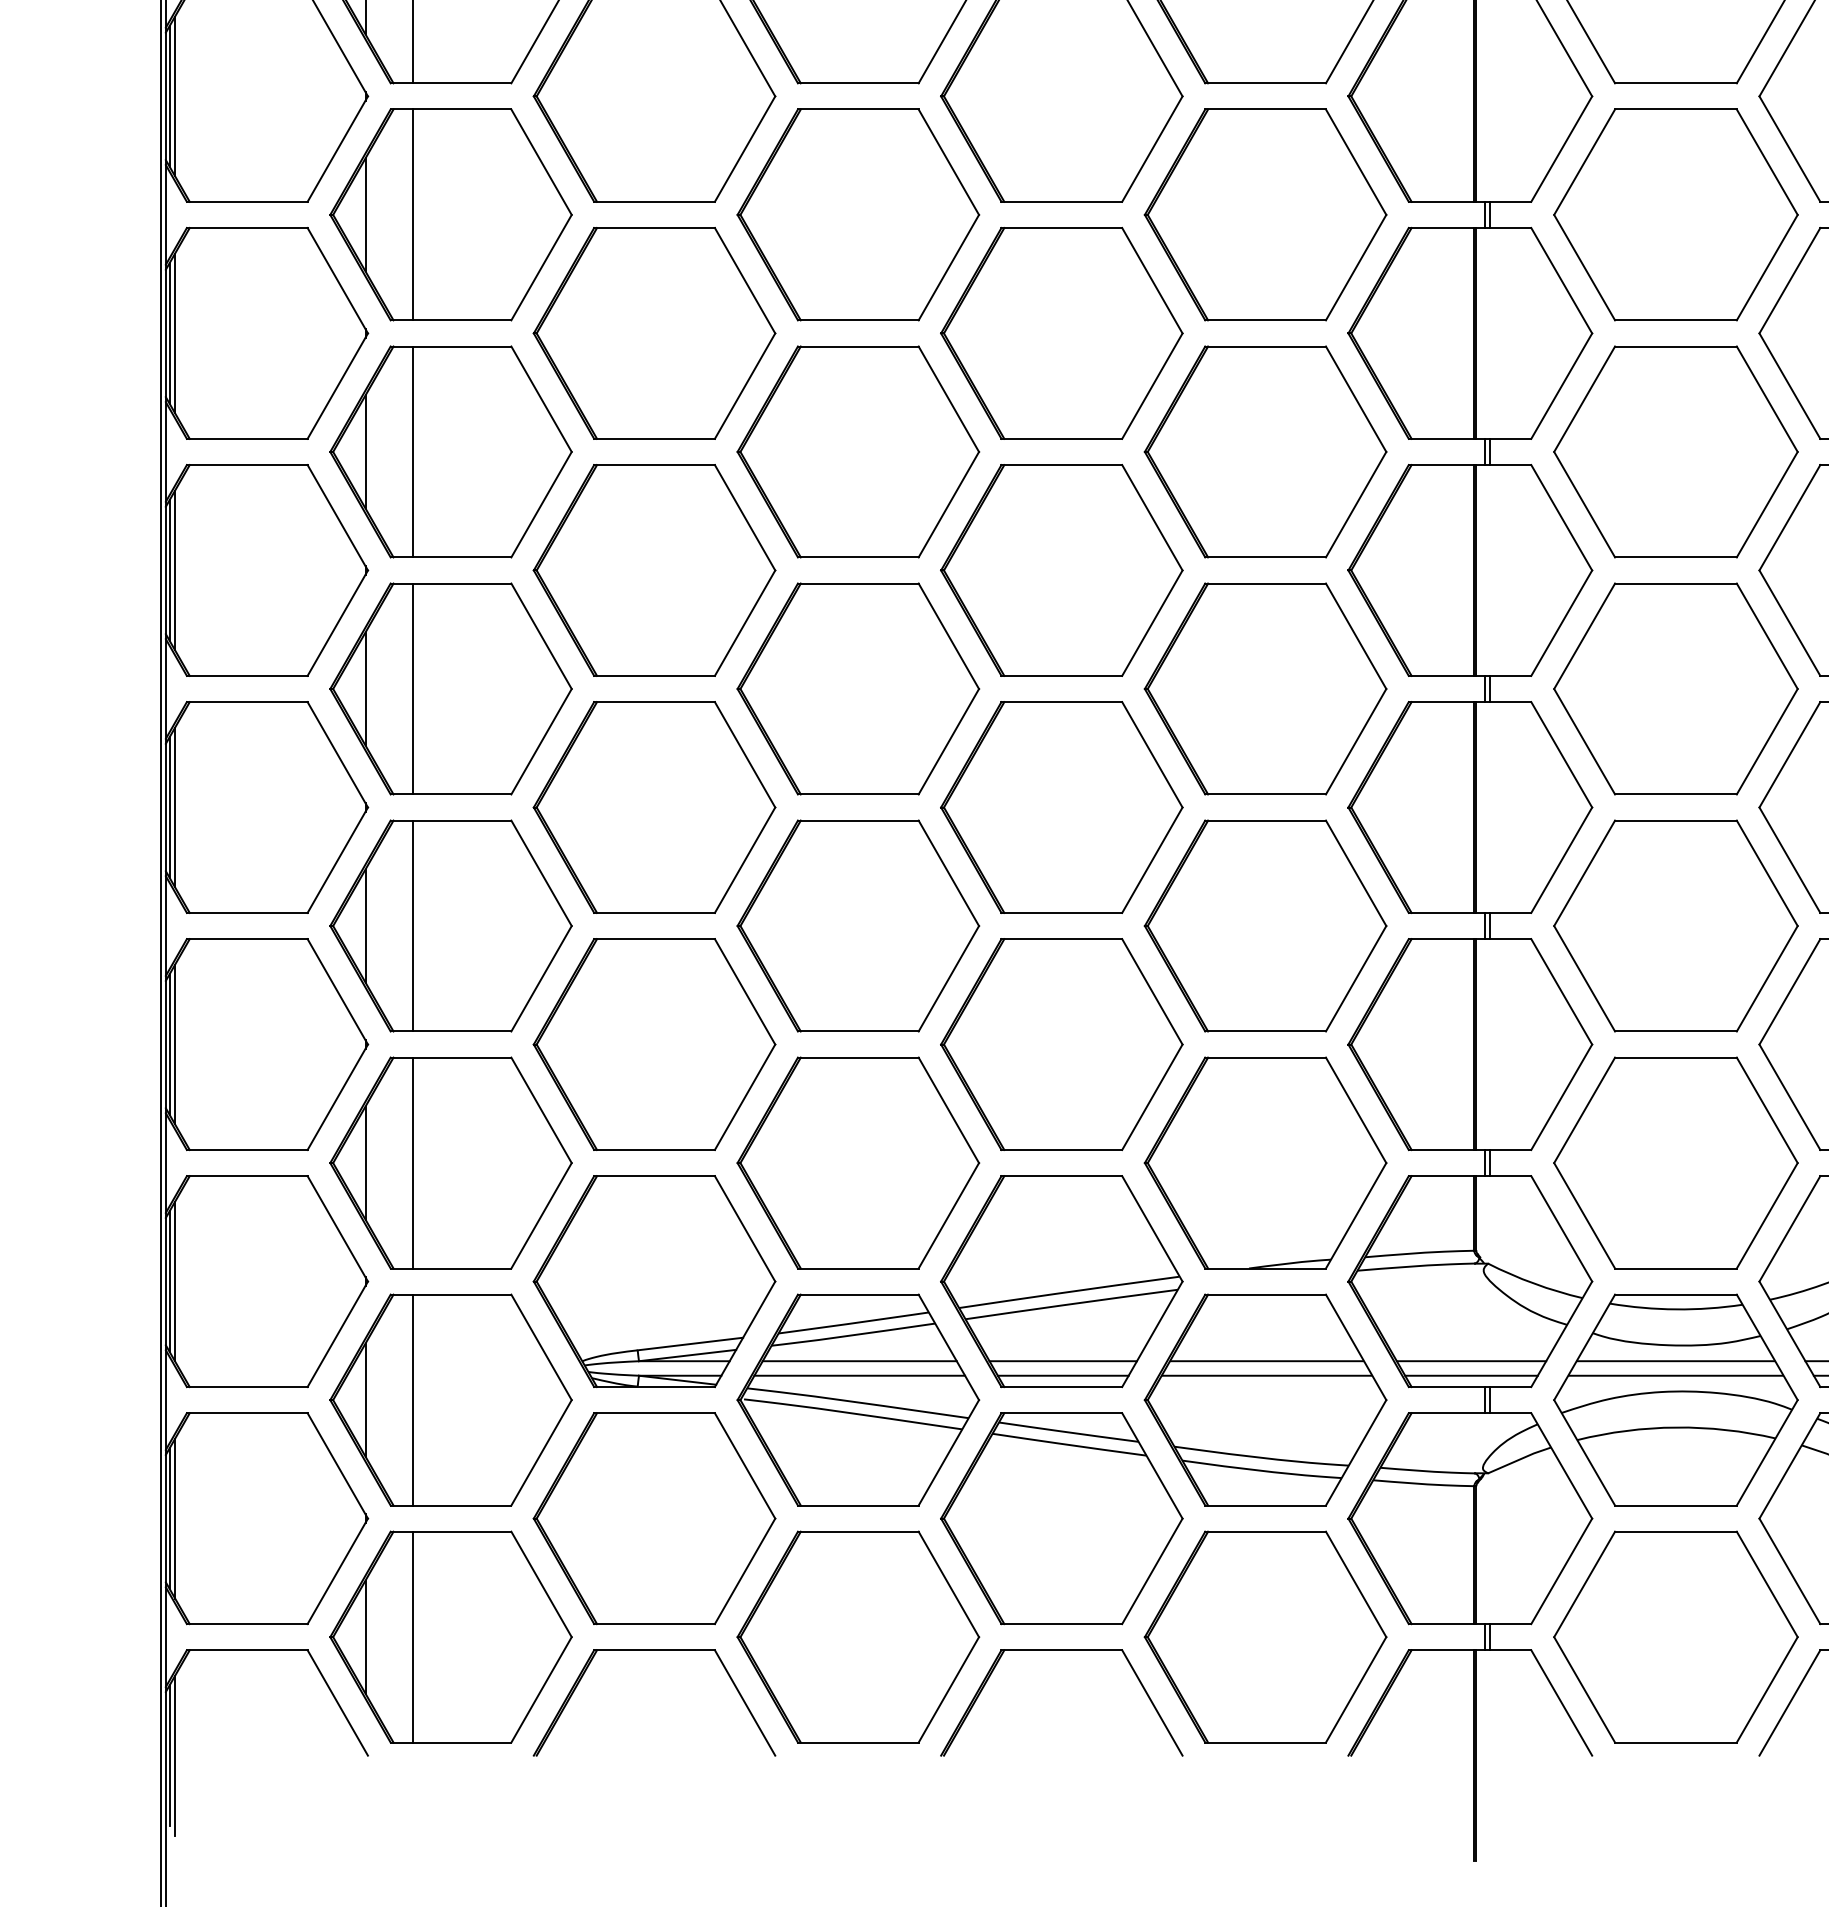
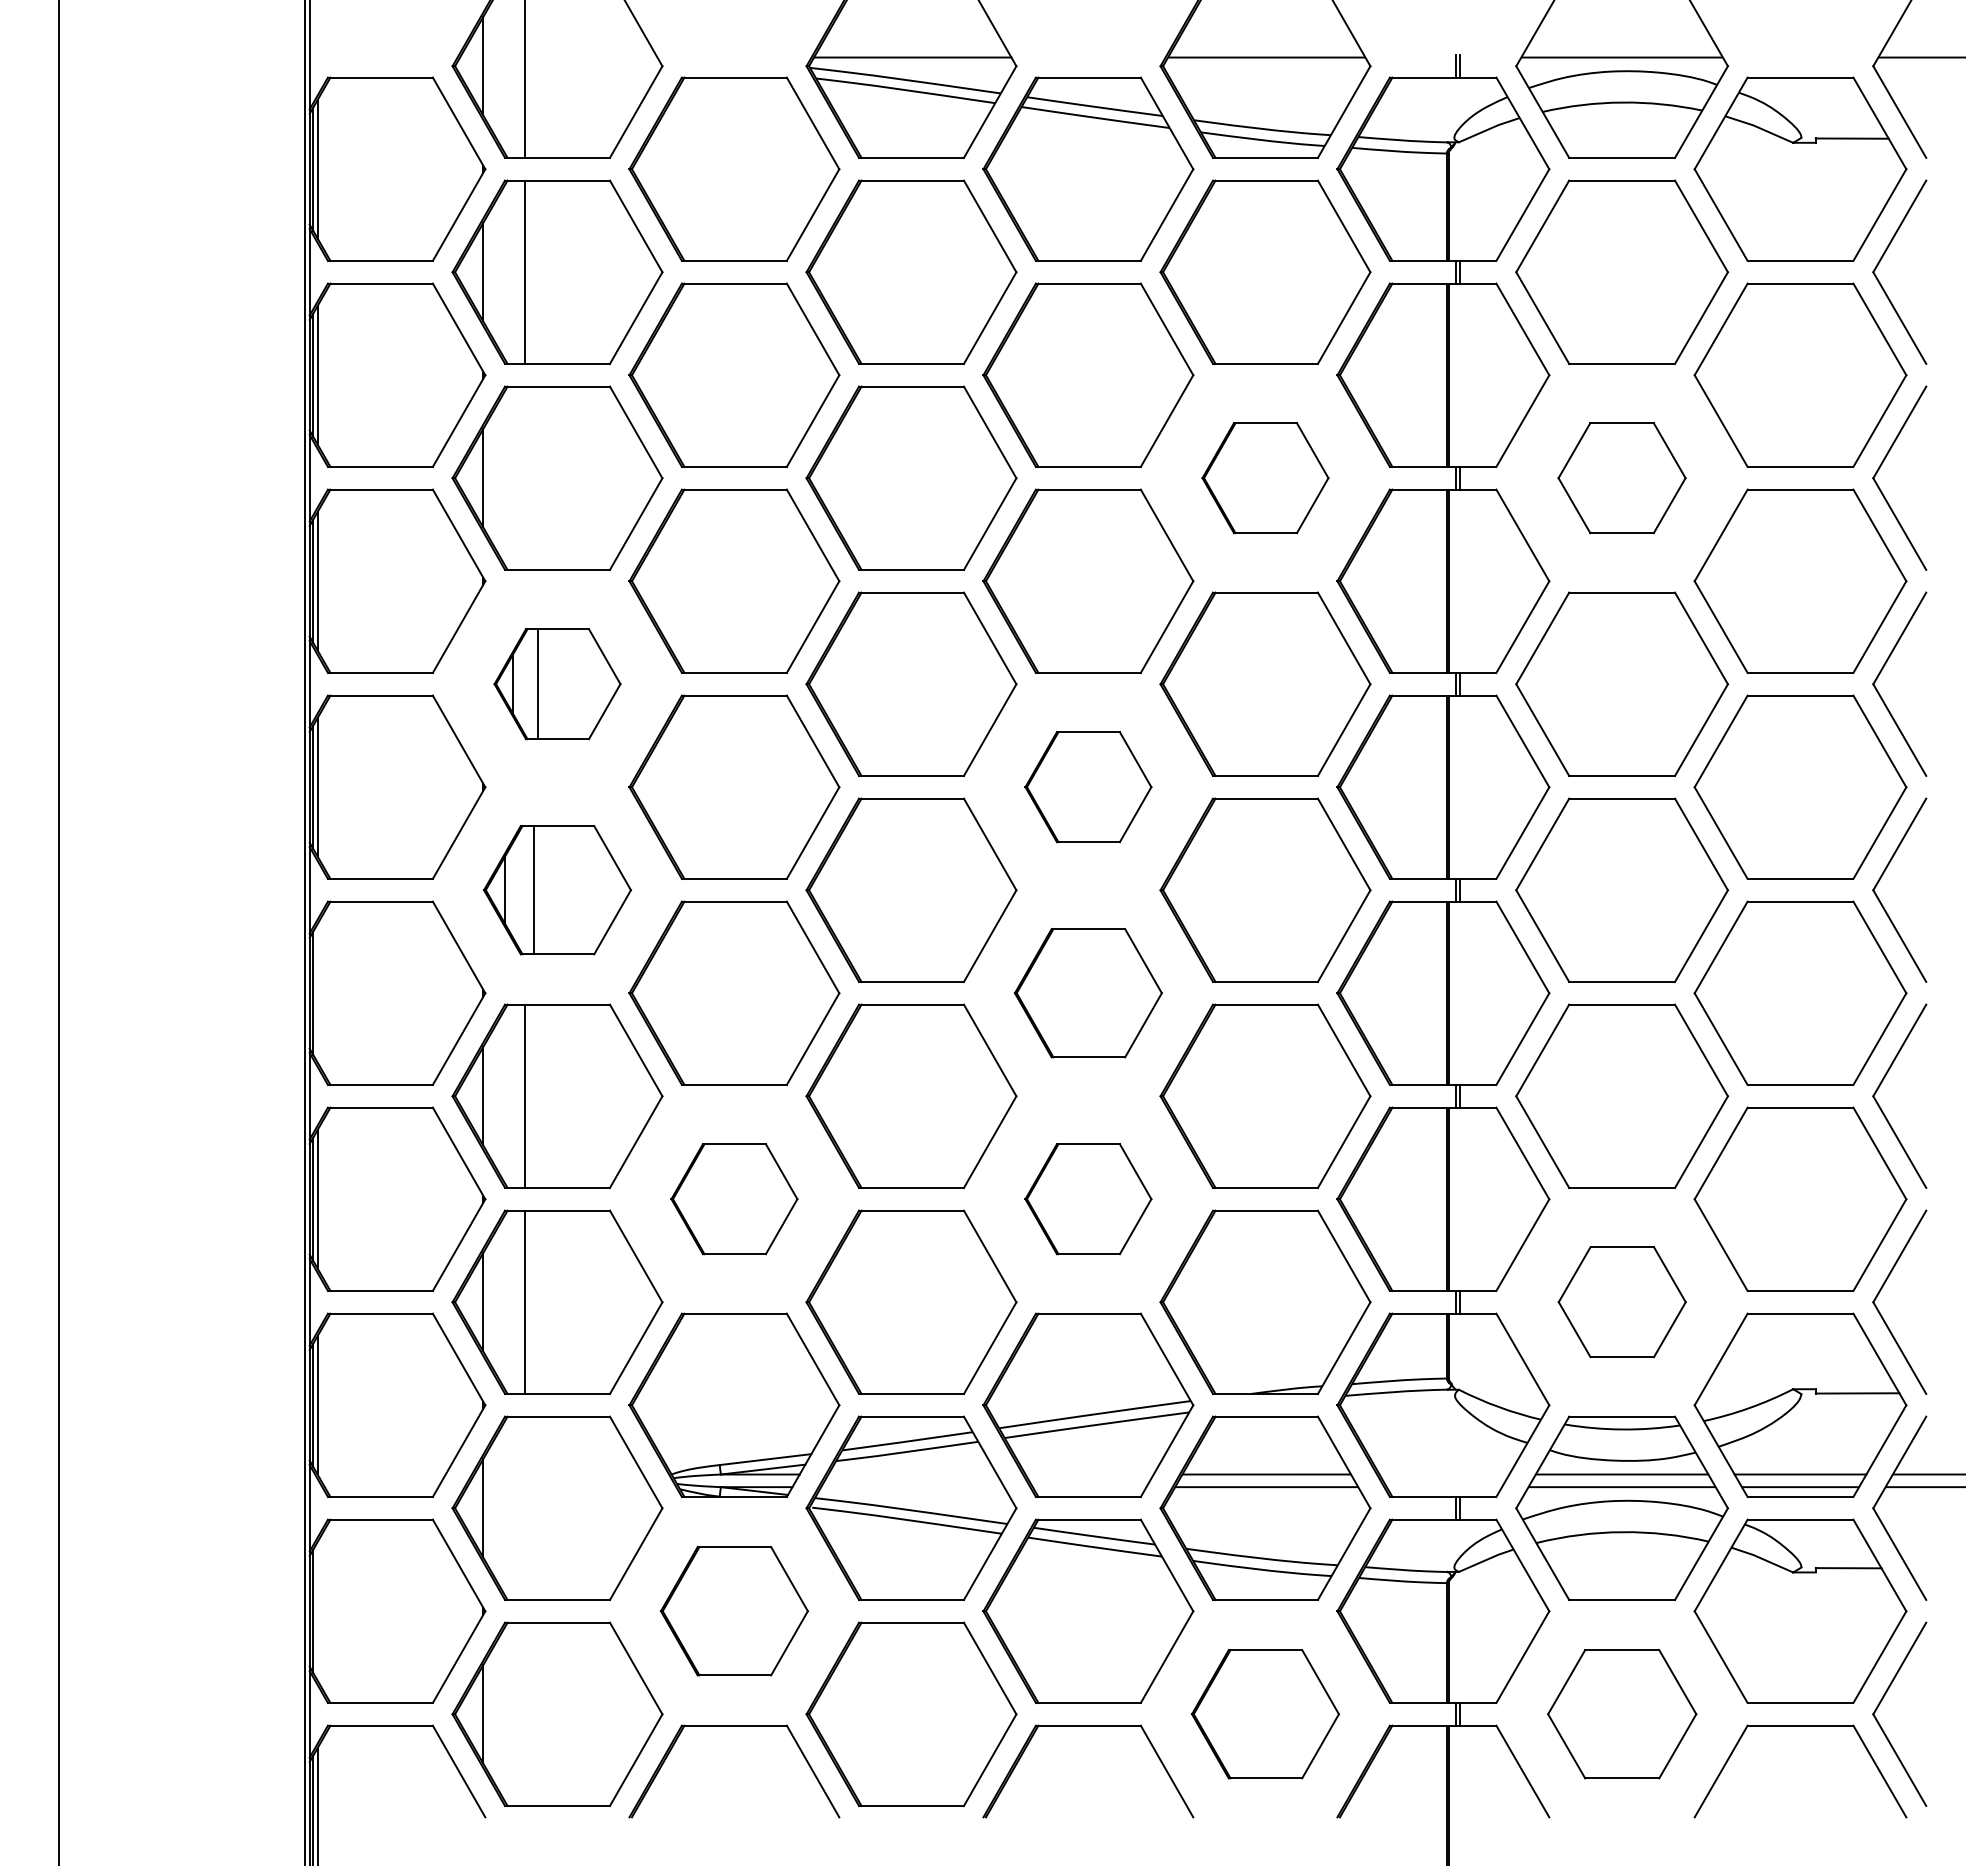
line: (413, 214) -> (524, 477), removed
part: (1265, 214) -> (1265, 477), size x0.6
part: (1675, 214) -> (1621, 477), size x0.6
part: (451, 451) -> (557, 683), size x0.6
part: (1061, 569) -> (1088, 786), size x0.6
part: (451, 688) -> (557, 889), size x0.7
line: (174, 806) -> (317, 992), removed
part: (1061, 806) -> (1088, 992), size x0.7
part: (654, 1043) -> (734, 1198), size x0.6
part: (1061, 1043) -> (1088, 1198), size x0.6
part: (1676, 1162) -> (1622, 1301), size x0.6
line: (859, 1361) -> (912, 1474), removed
line: (1063, 1361) -> (1089, 1474), removed
line: (1471, 1361) -> (1444, 1474), removed
line: (859, 1376) -> (912, 1487), removed
line: (1063, 1376) -> (1089, 1487), removed
line: (1471, 1376) -> (1444, 1487), removed
line: (413, 1399) -> (524, 1507), removed
line: (174, 1517) -> (317, 1610), removed
part: (654, 1517) -> (734, 1610), size x0.7
line: (413, 1636) -> (524, 1713), removed
part: (1265, 1636) -> (1265, 1713), size x0.7
part: (1676, 1636) -> (1622, 1713), size x0.7

